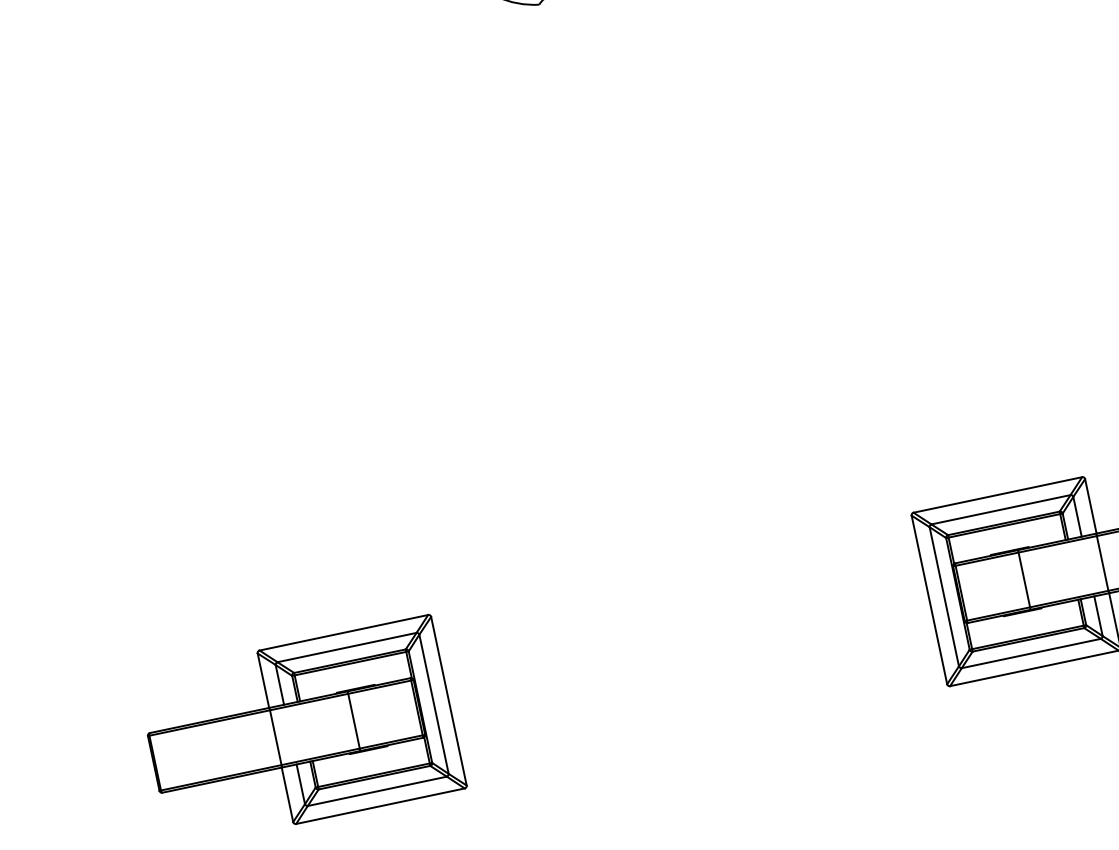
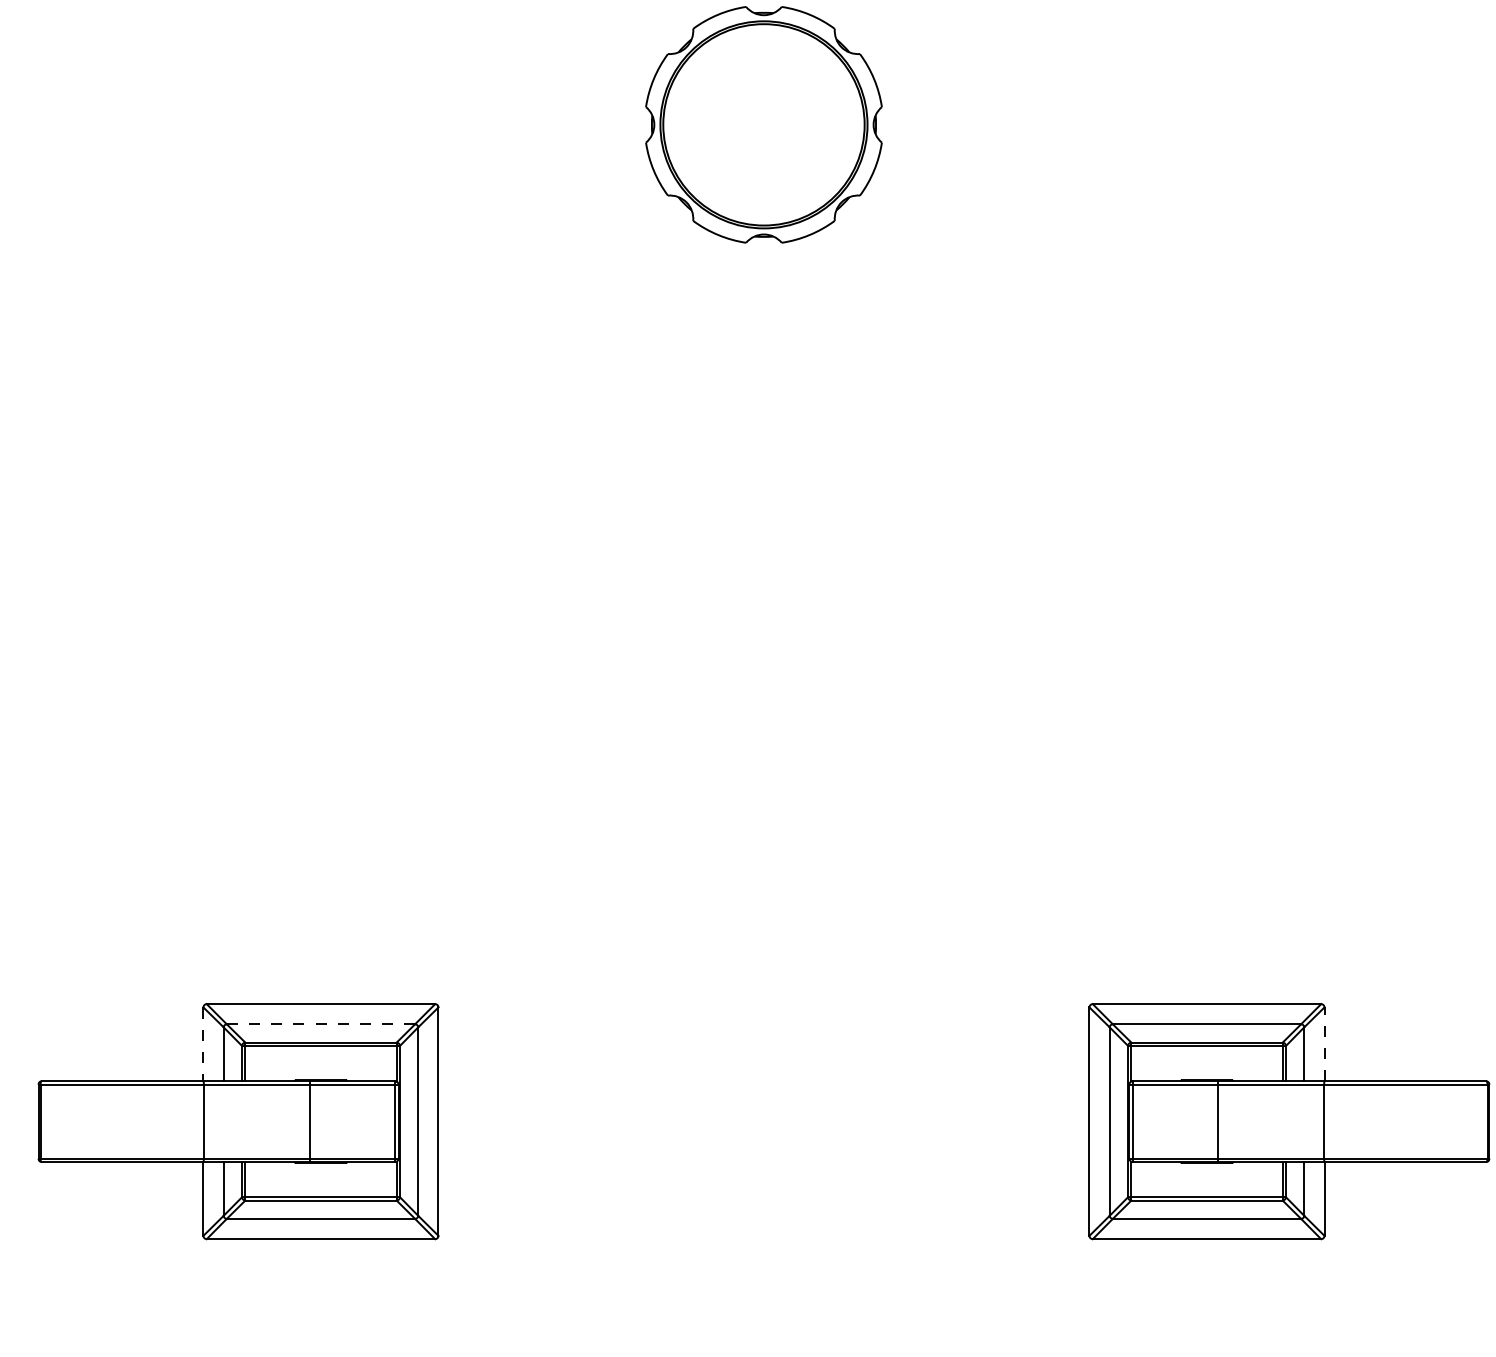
line: (1090, 506) -> (1324, 1044), solid -> dashed
line: (346, 647) -> (320, 1024), solid -> dashed
line: (263, 680) -> (203, 1044), solid -> dashed

